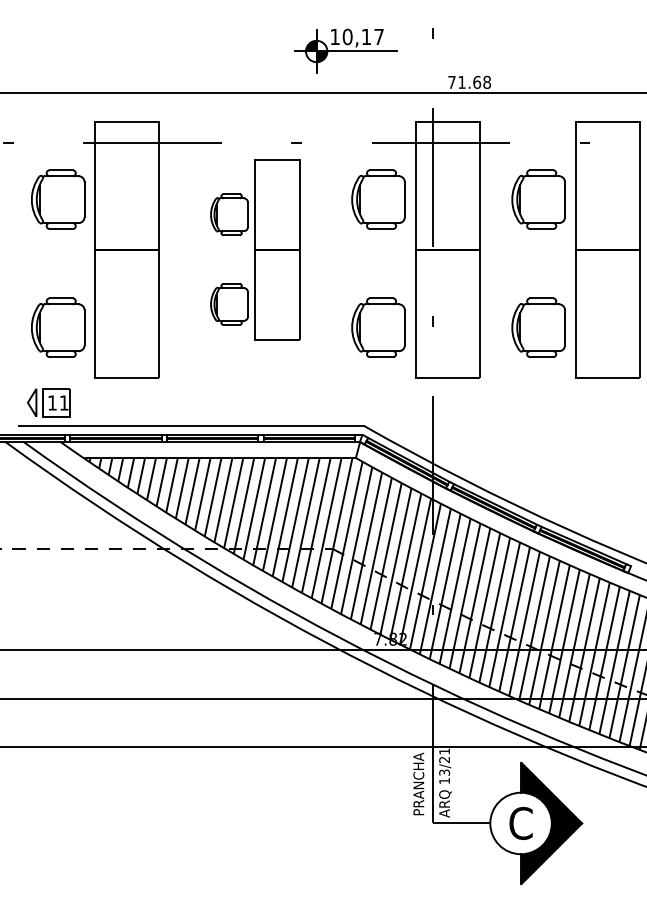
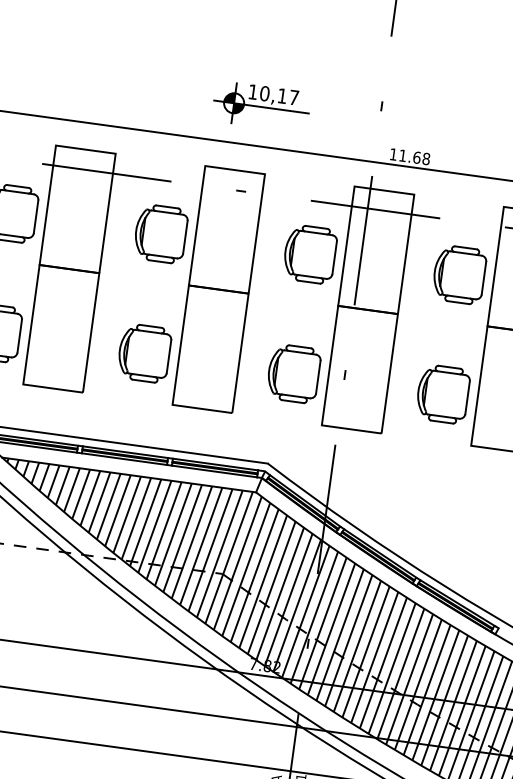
part: (345, 50) -> (261, 106), moved
text: (451, 82) -> (393, 154), 71.68 -> 11.68
part: (255, 249) -> (189, 285), size x1.43

